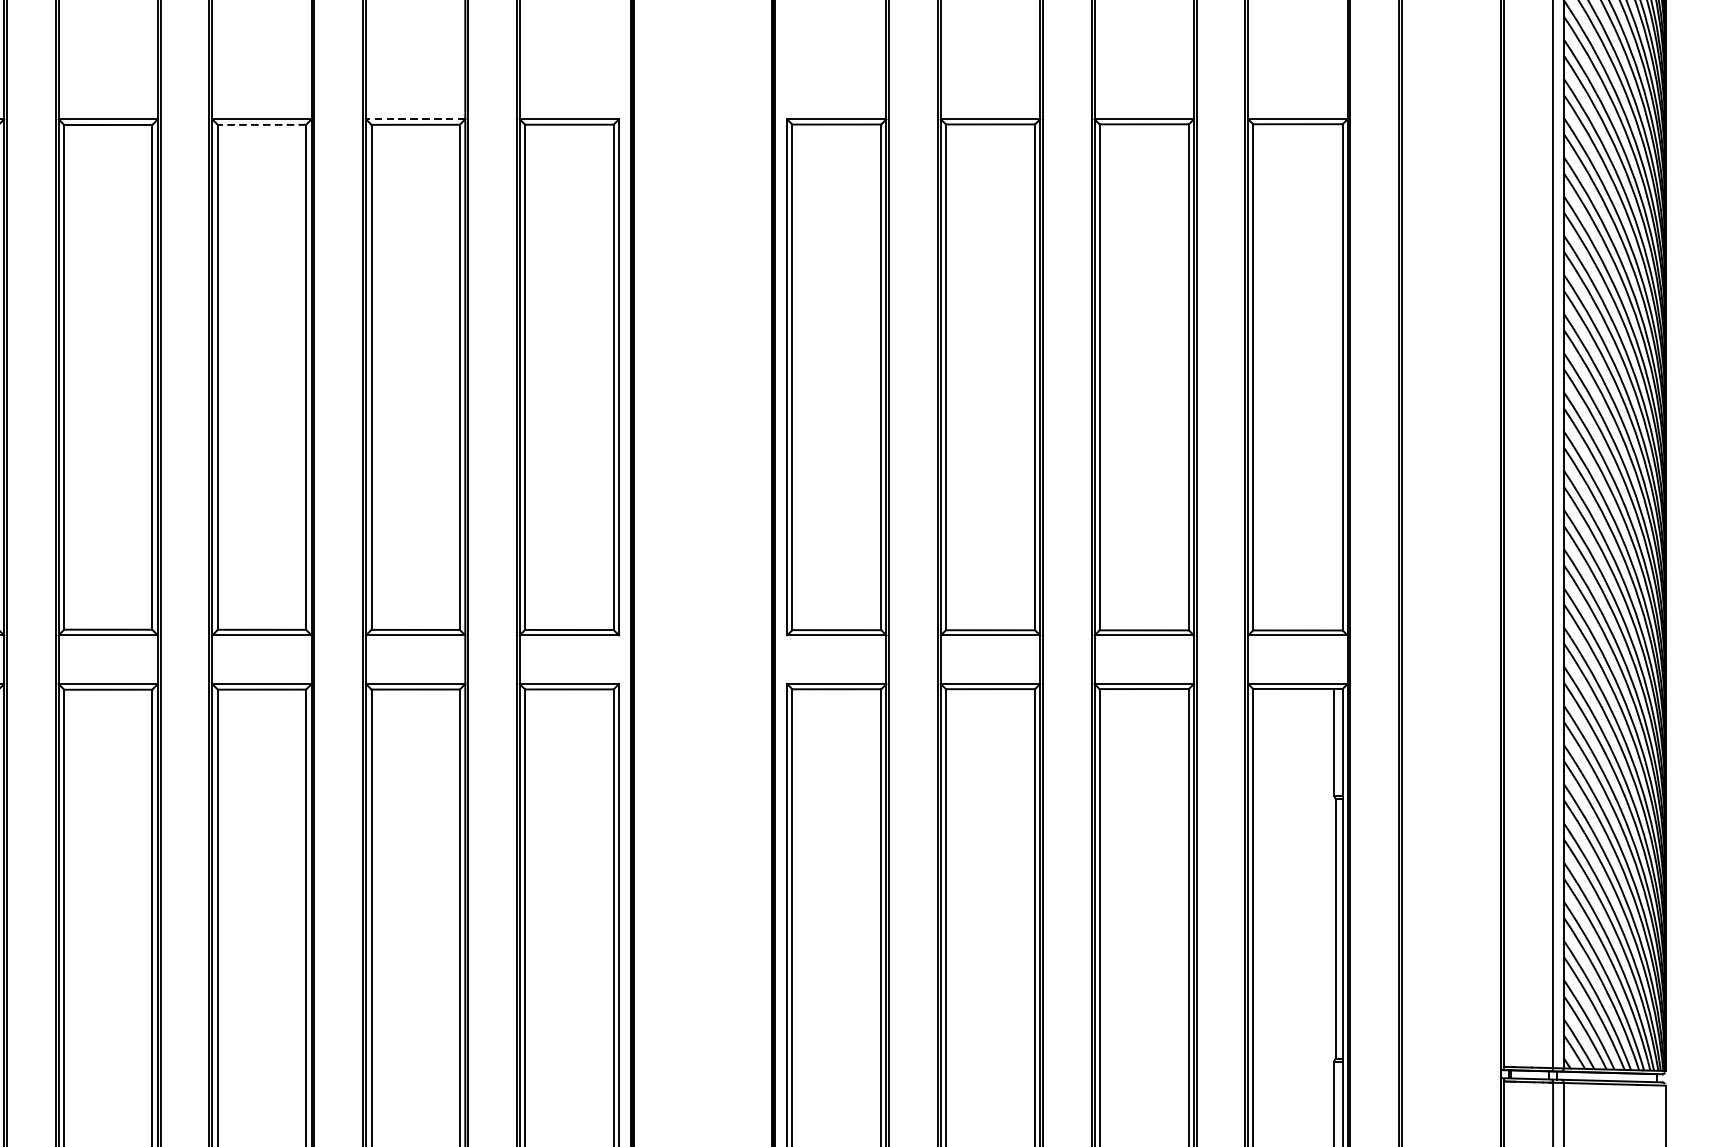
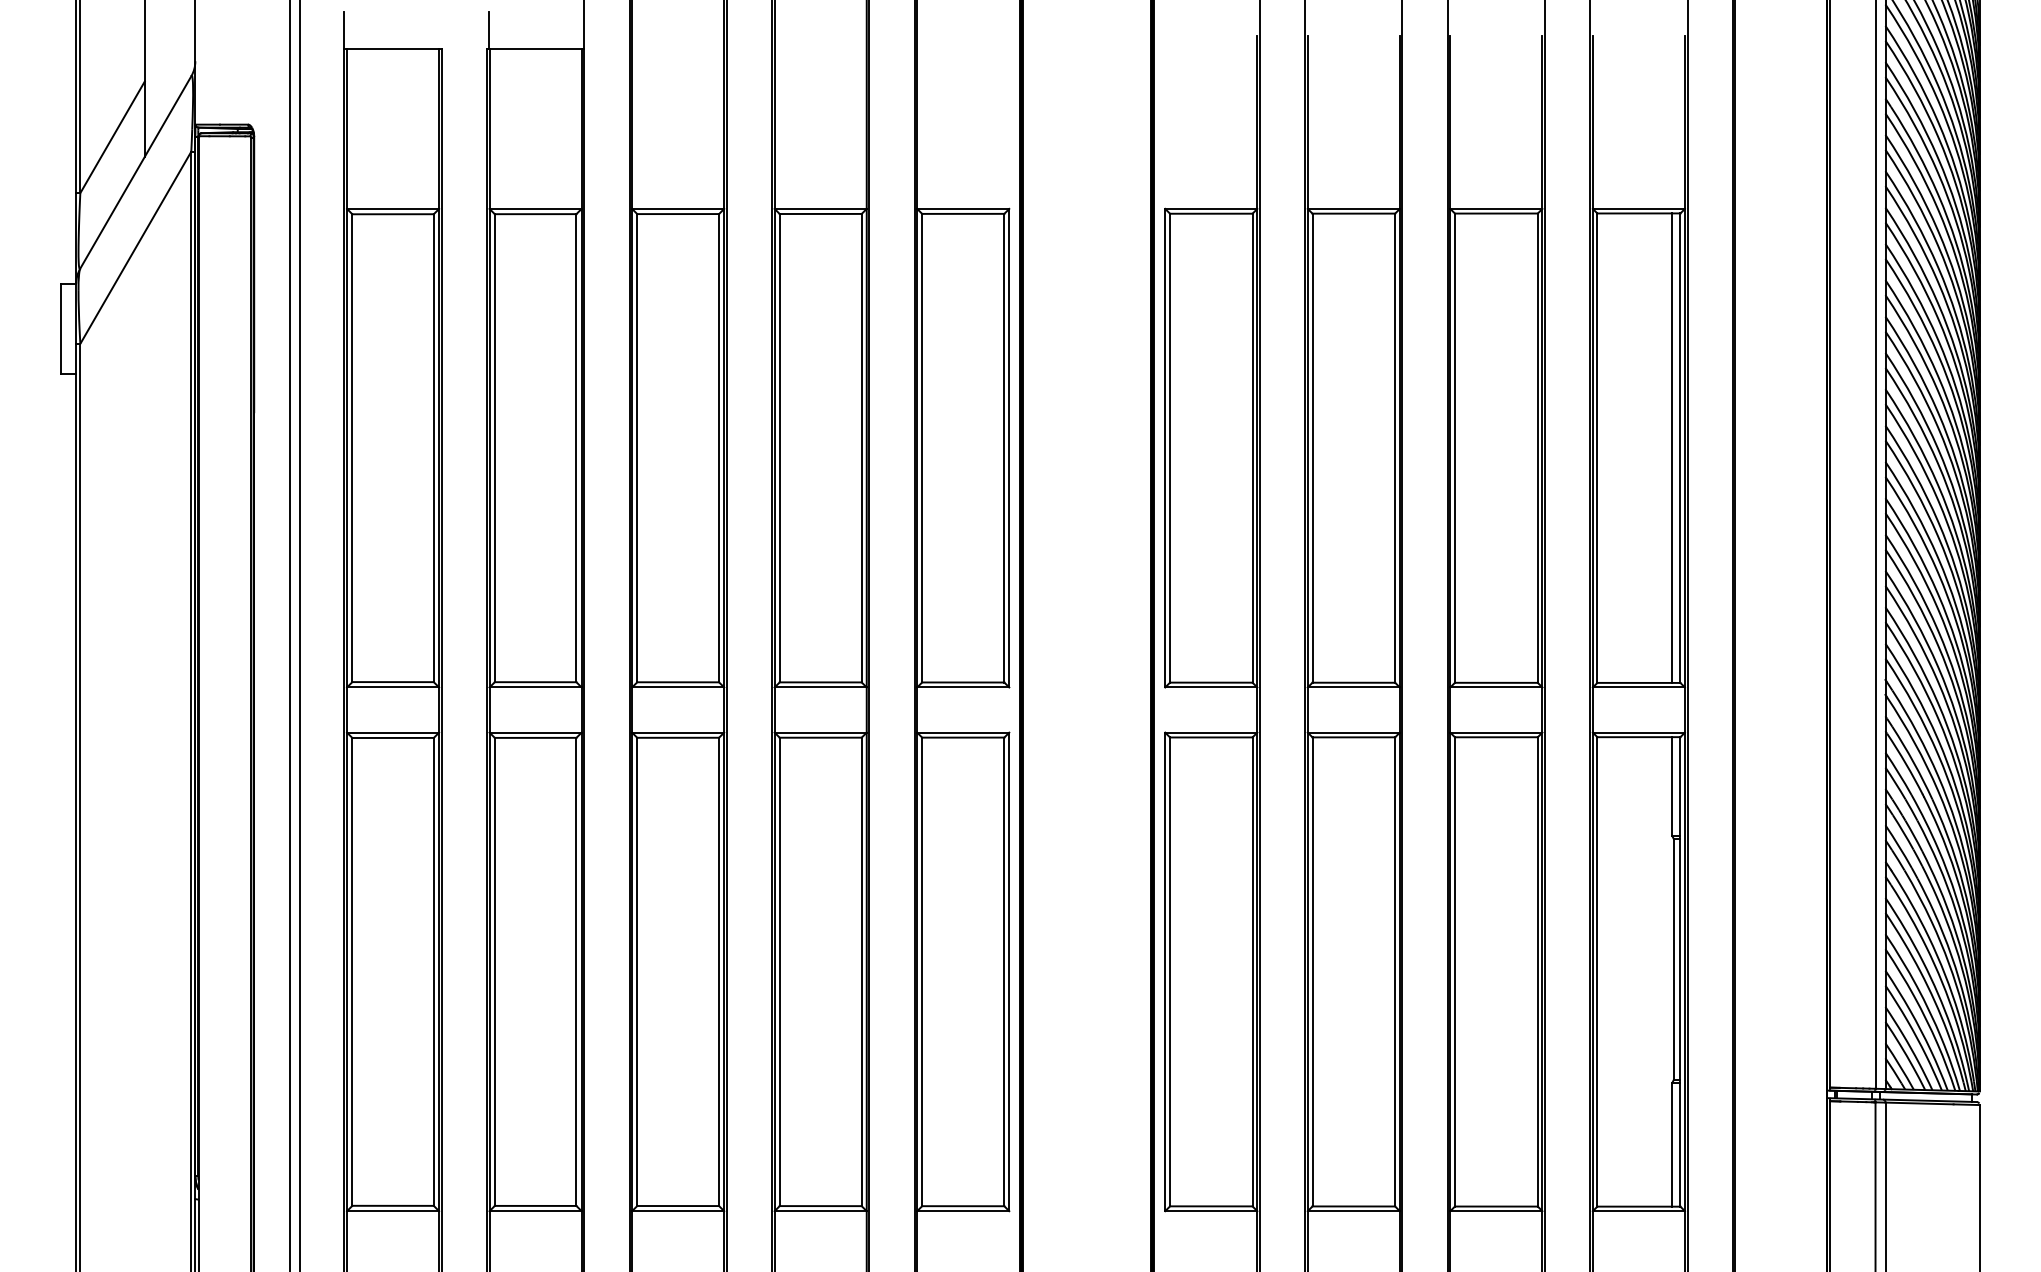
line: (415, 118) -> (820, 208), dashed -> solid
line: (262, 125) -> (678, 214), dashed -> solid
line: (1334, 376) -> (1672, 447), added

